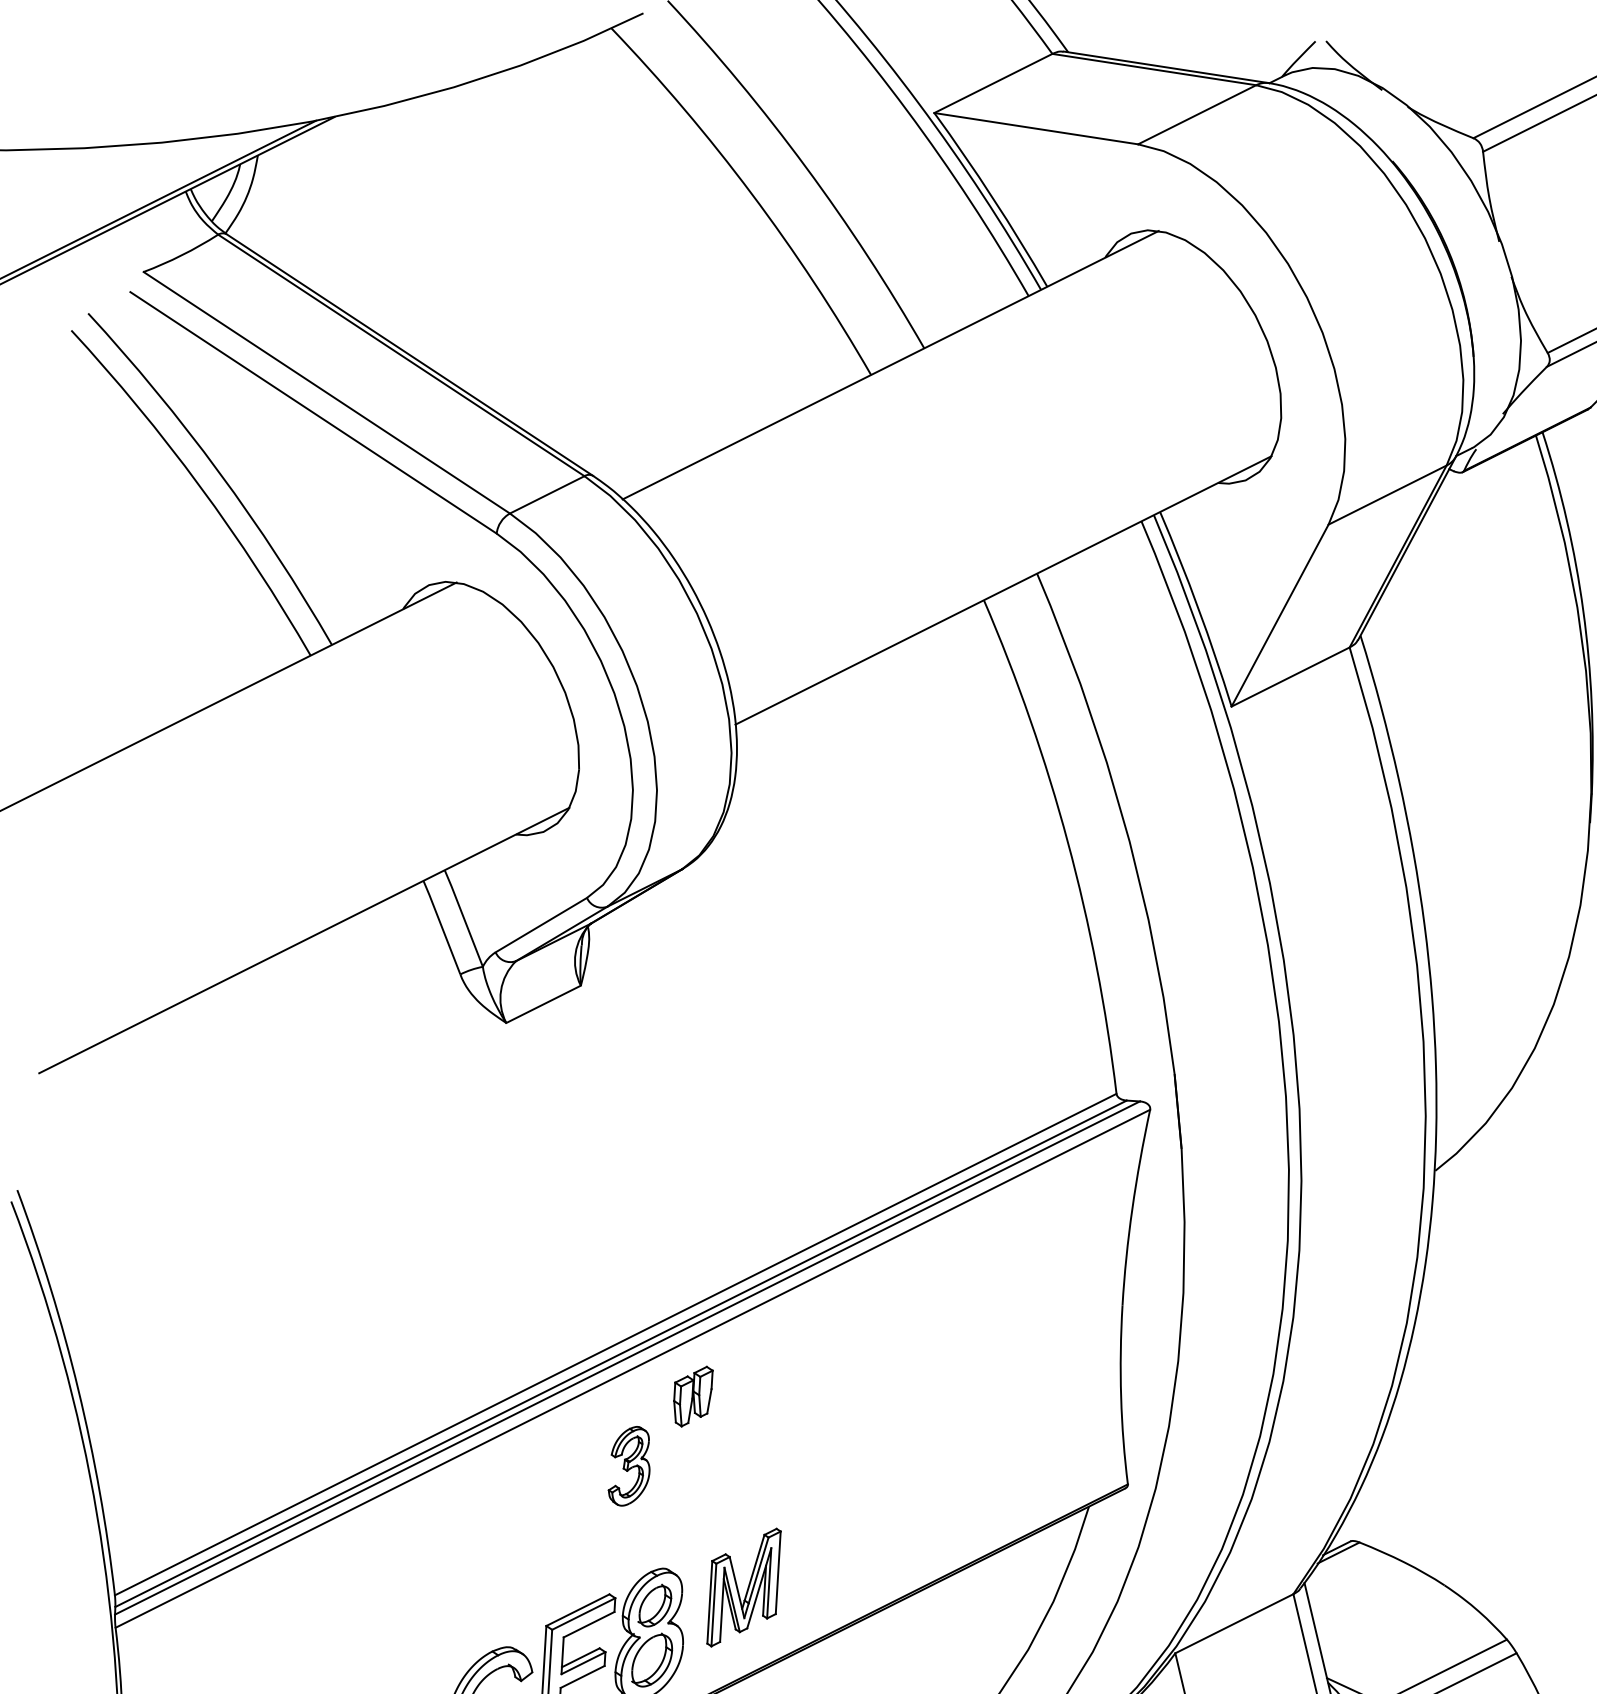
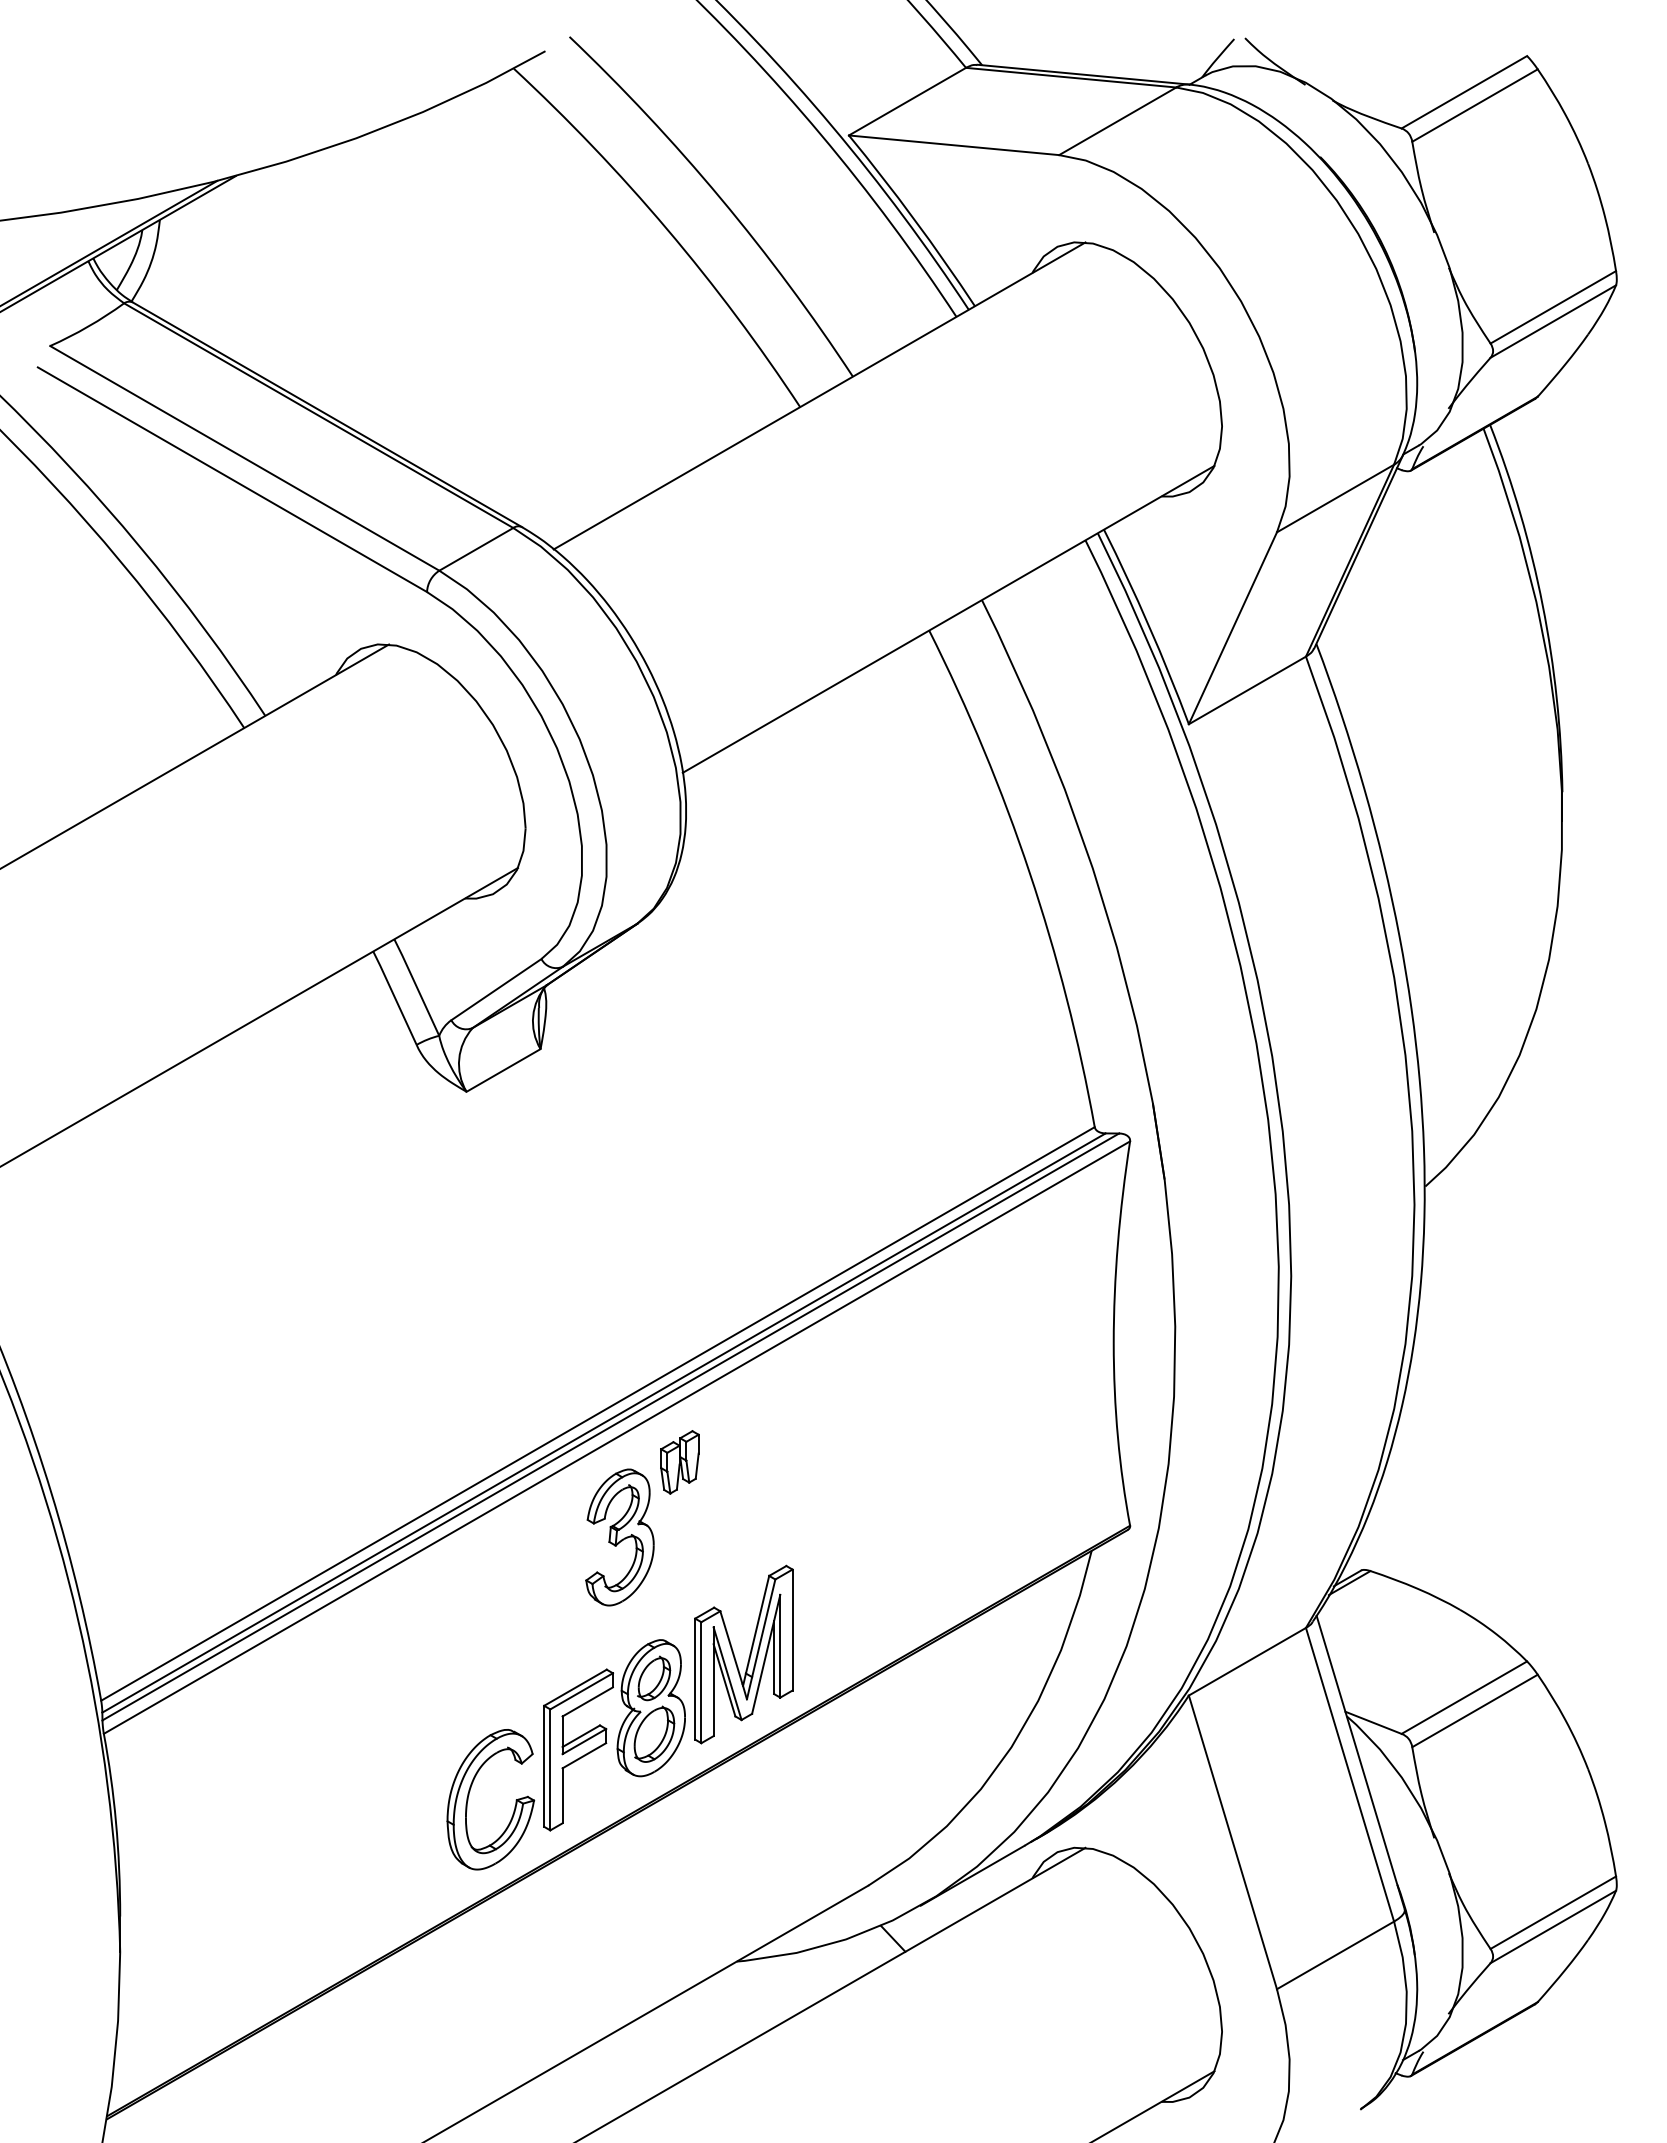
part: (629, 1466) -> (619, 1537), size x1.67
part: (743, 1587) -> (743, 1654), size x1.43

